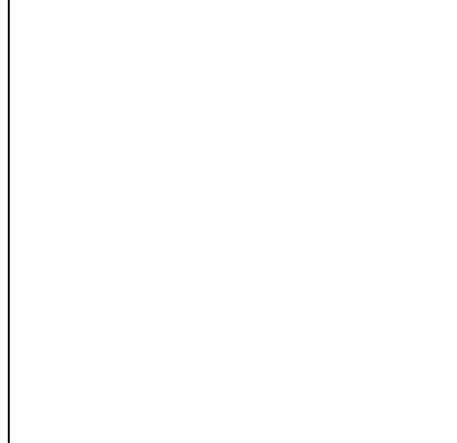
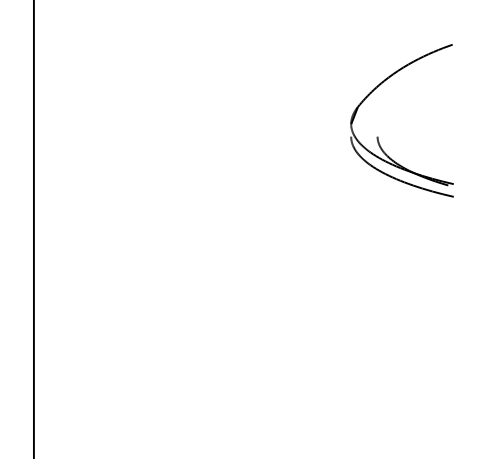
part: (353, 130) -> (378, 136), added

